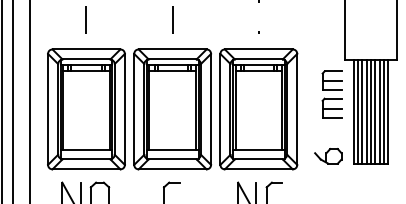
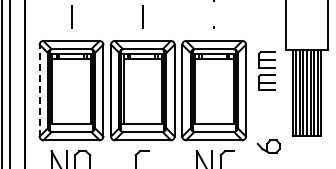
part: (331, 93) -> (266, 70), moved
line: (47, 109) -> (39, 90), solid -> dashed
part: (328, 156) -> (268, 146), moved

